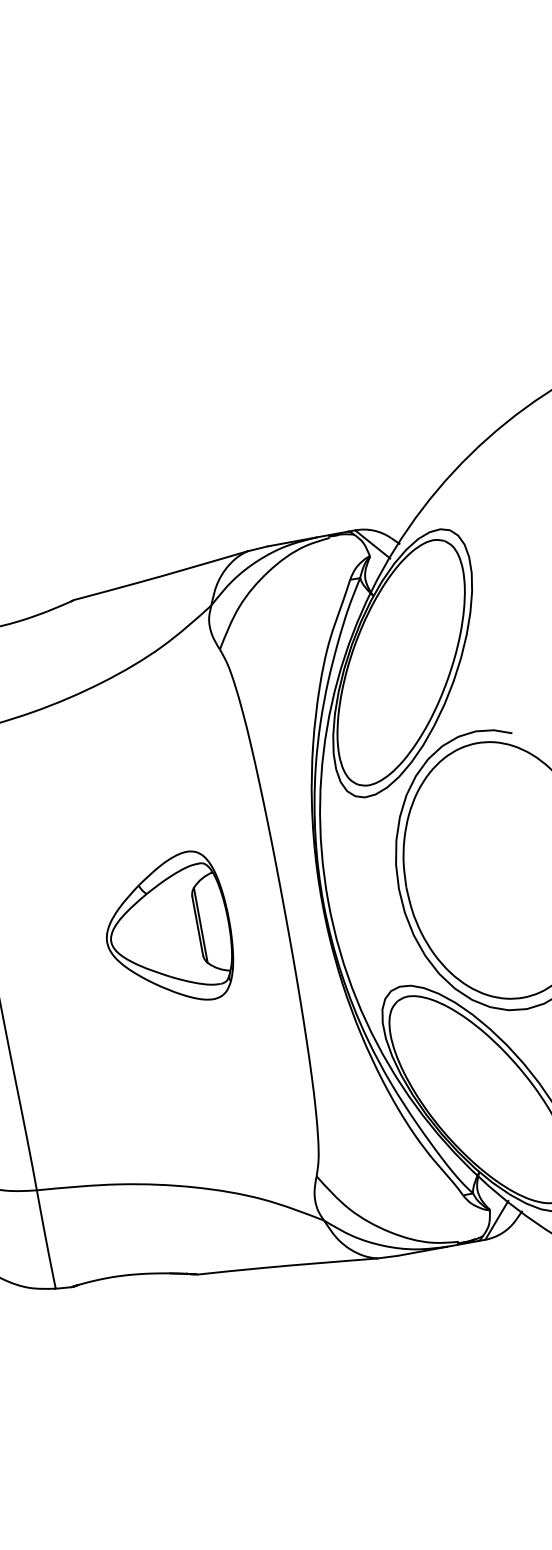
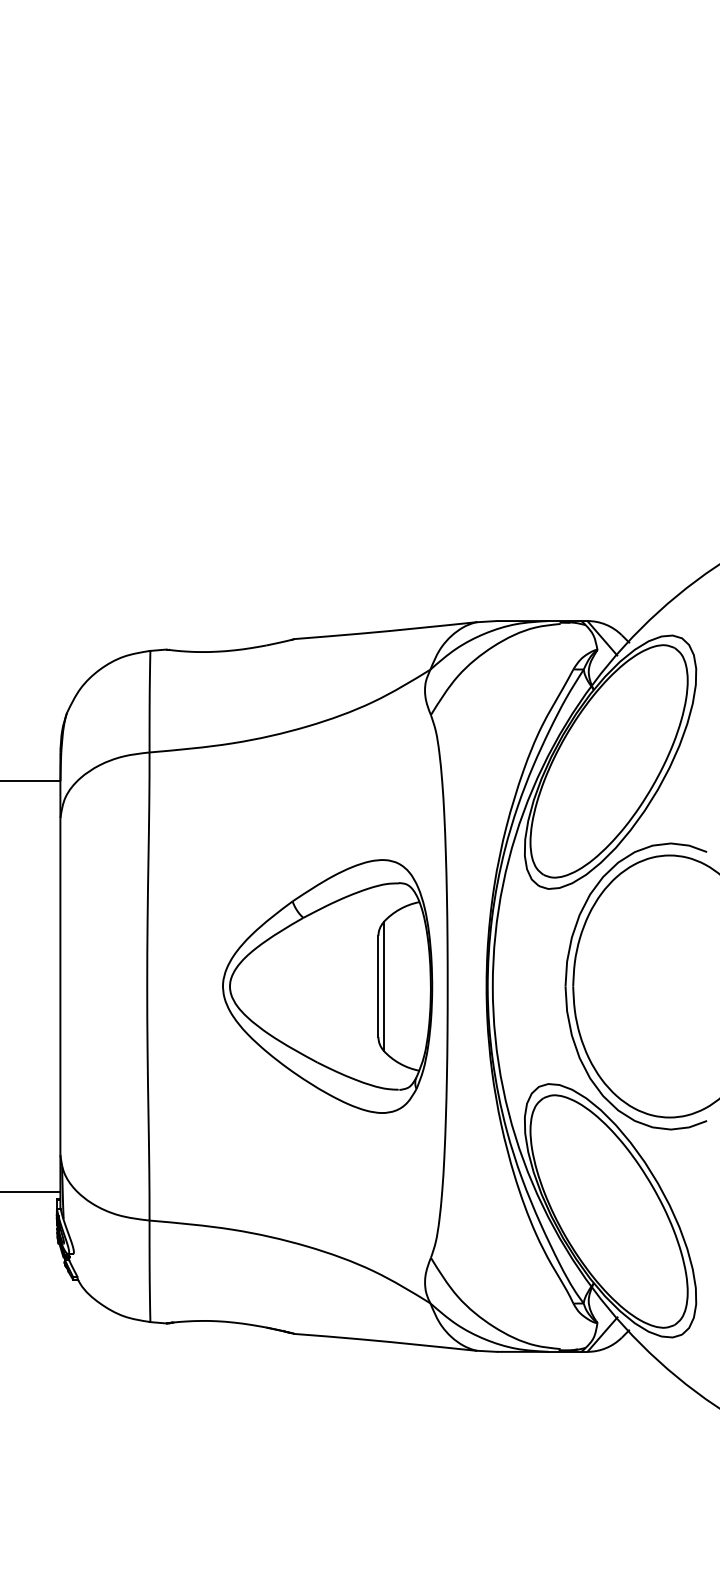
part: (167, 931) -> (327, 986), size x1.67

